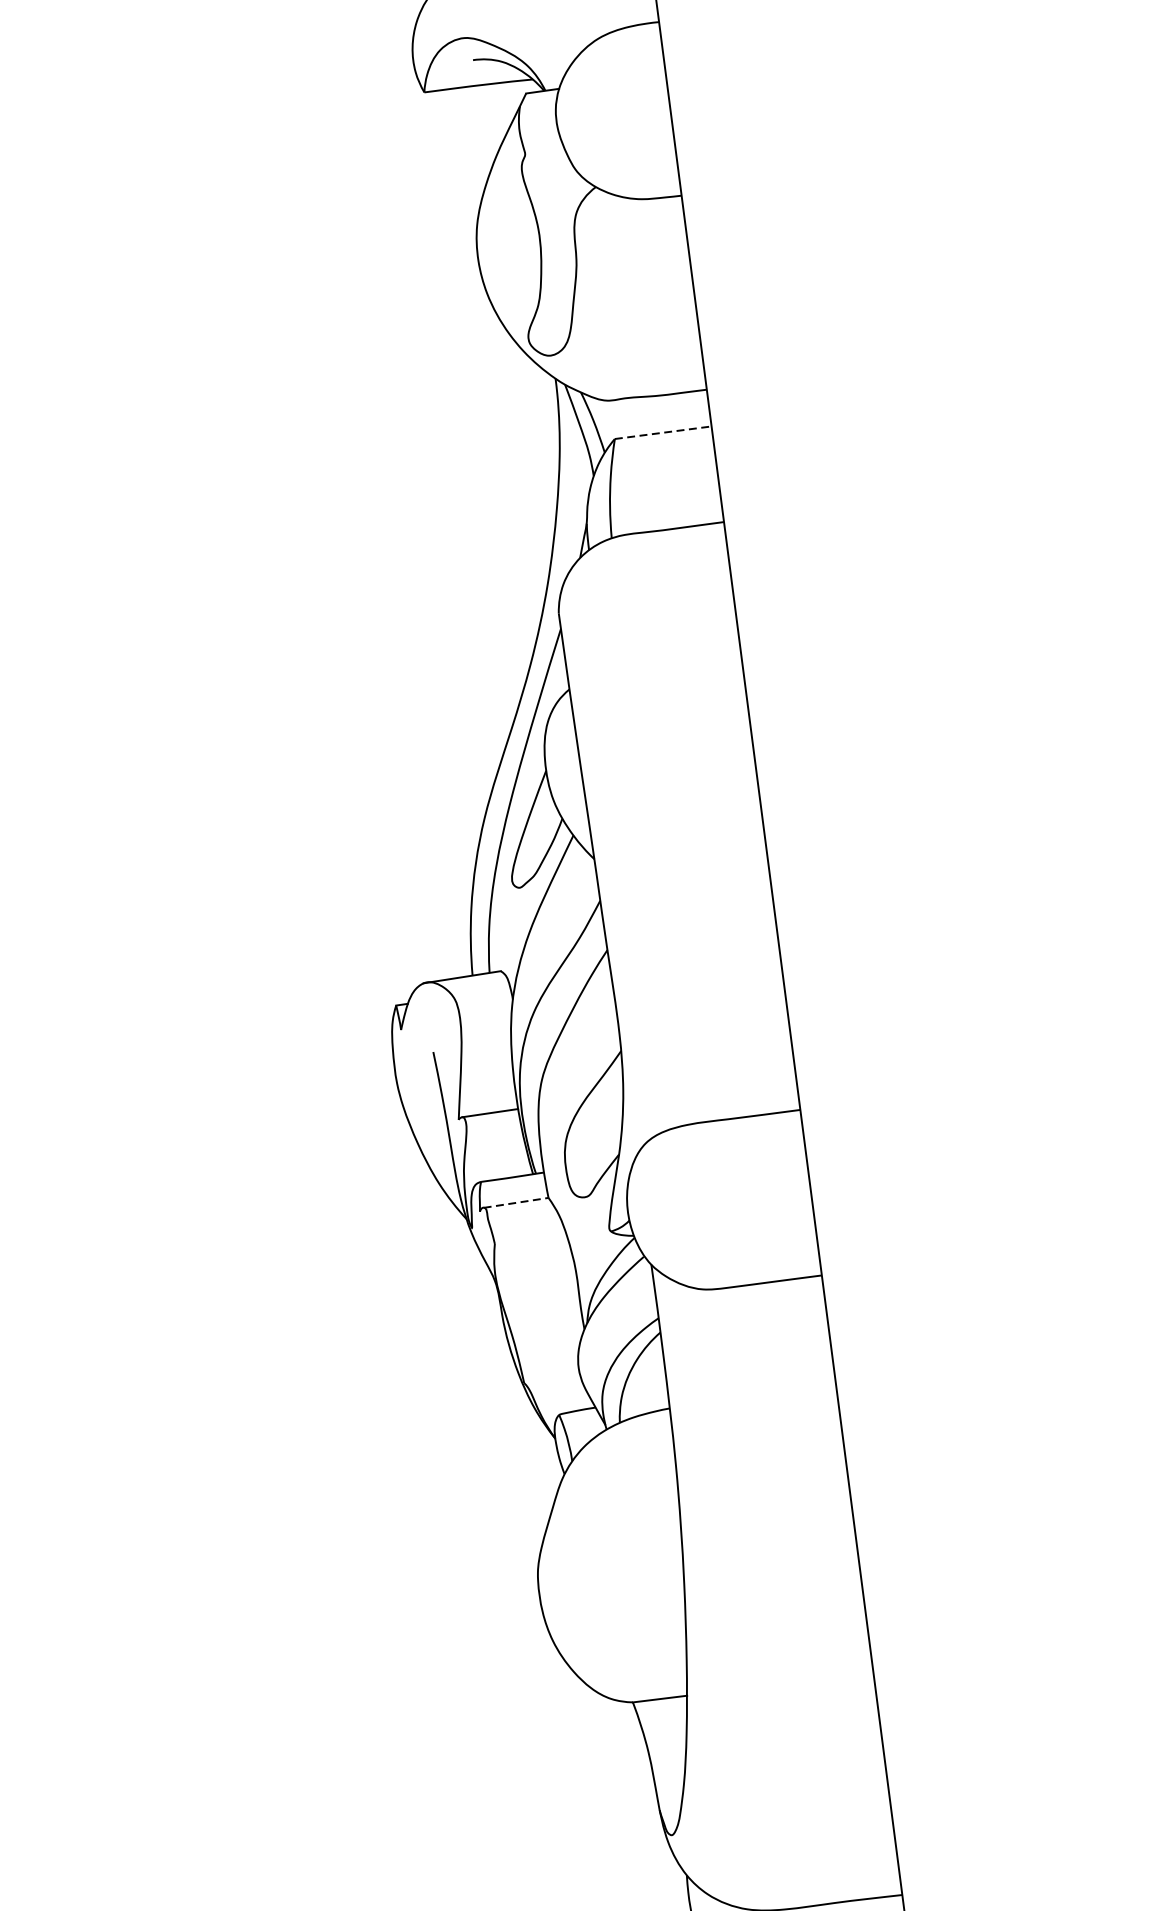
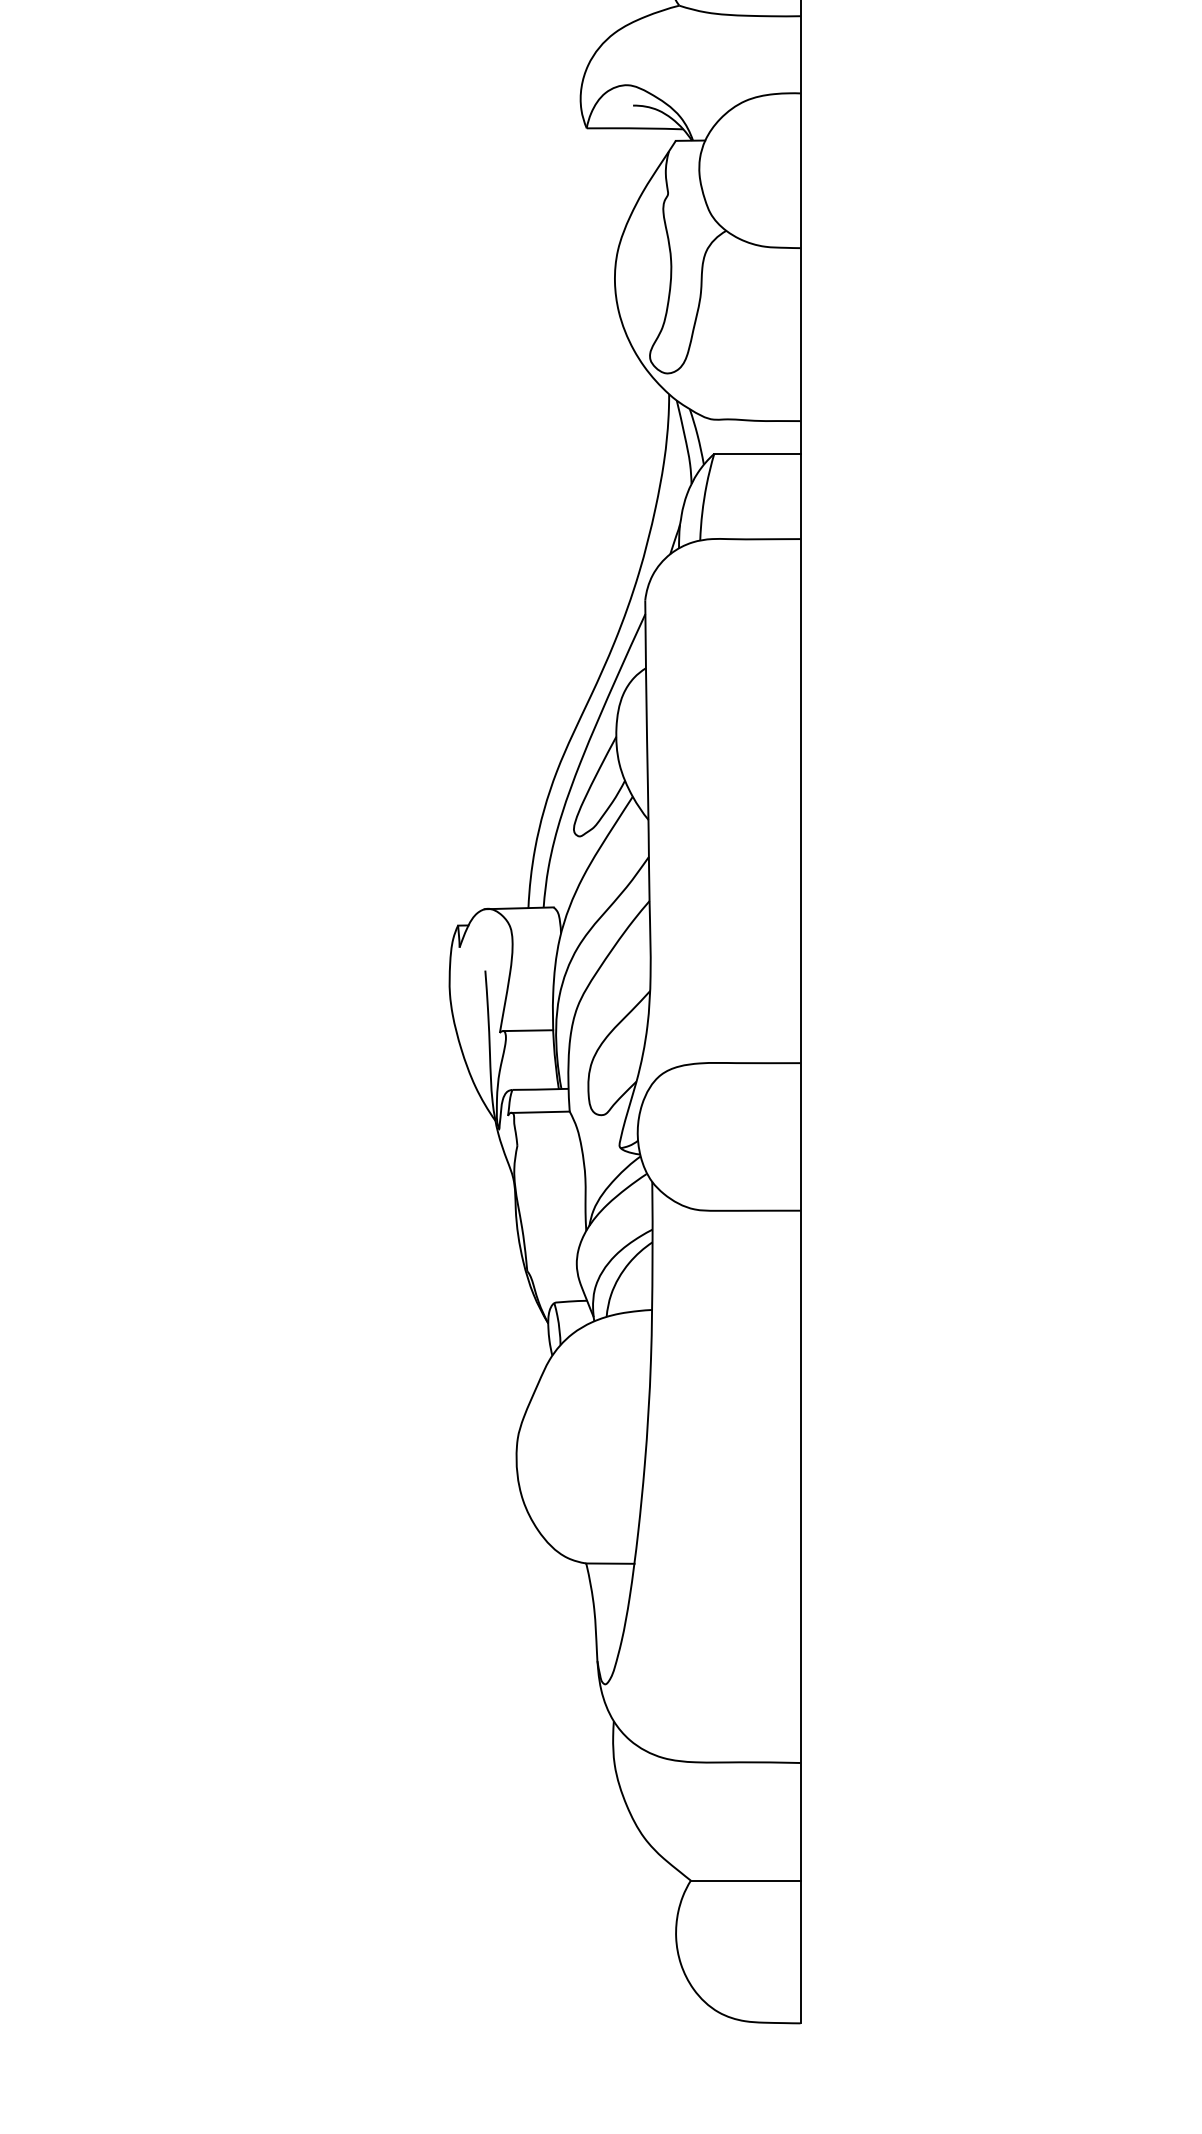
line: (663, 432) -> (757, 453), dashed -> solid
line: (517, 1203) -> (541, 1112), dashed -> solid

